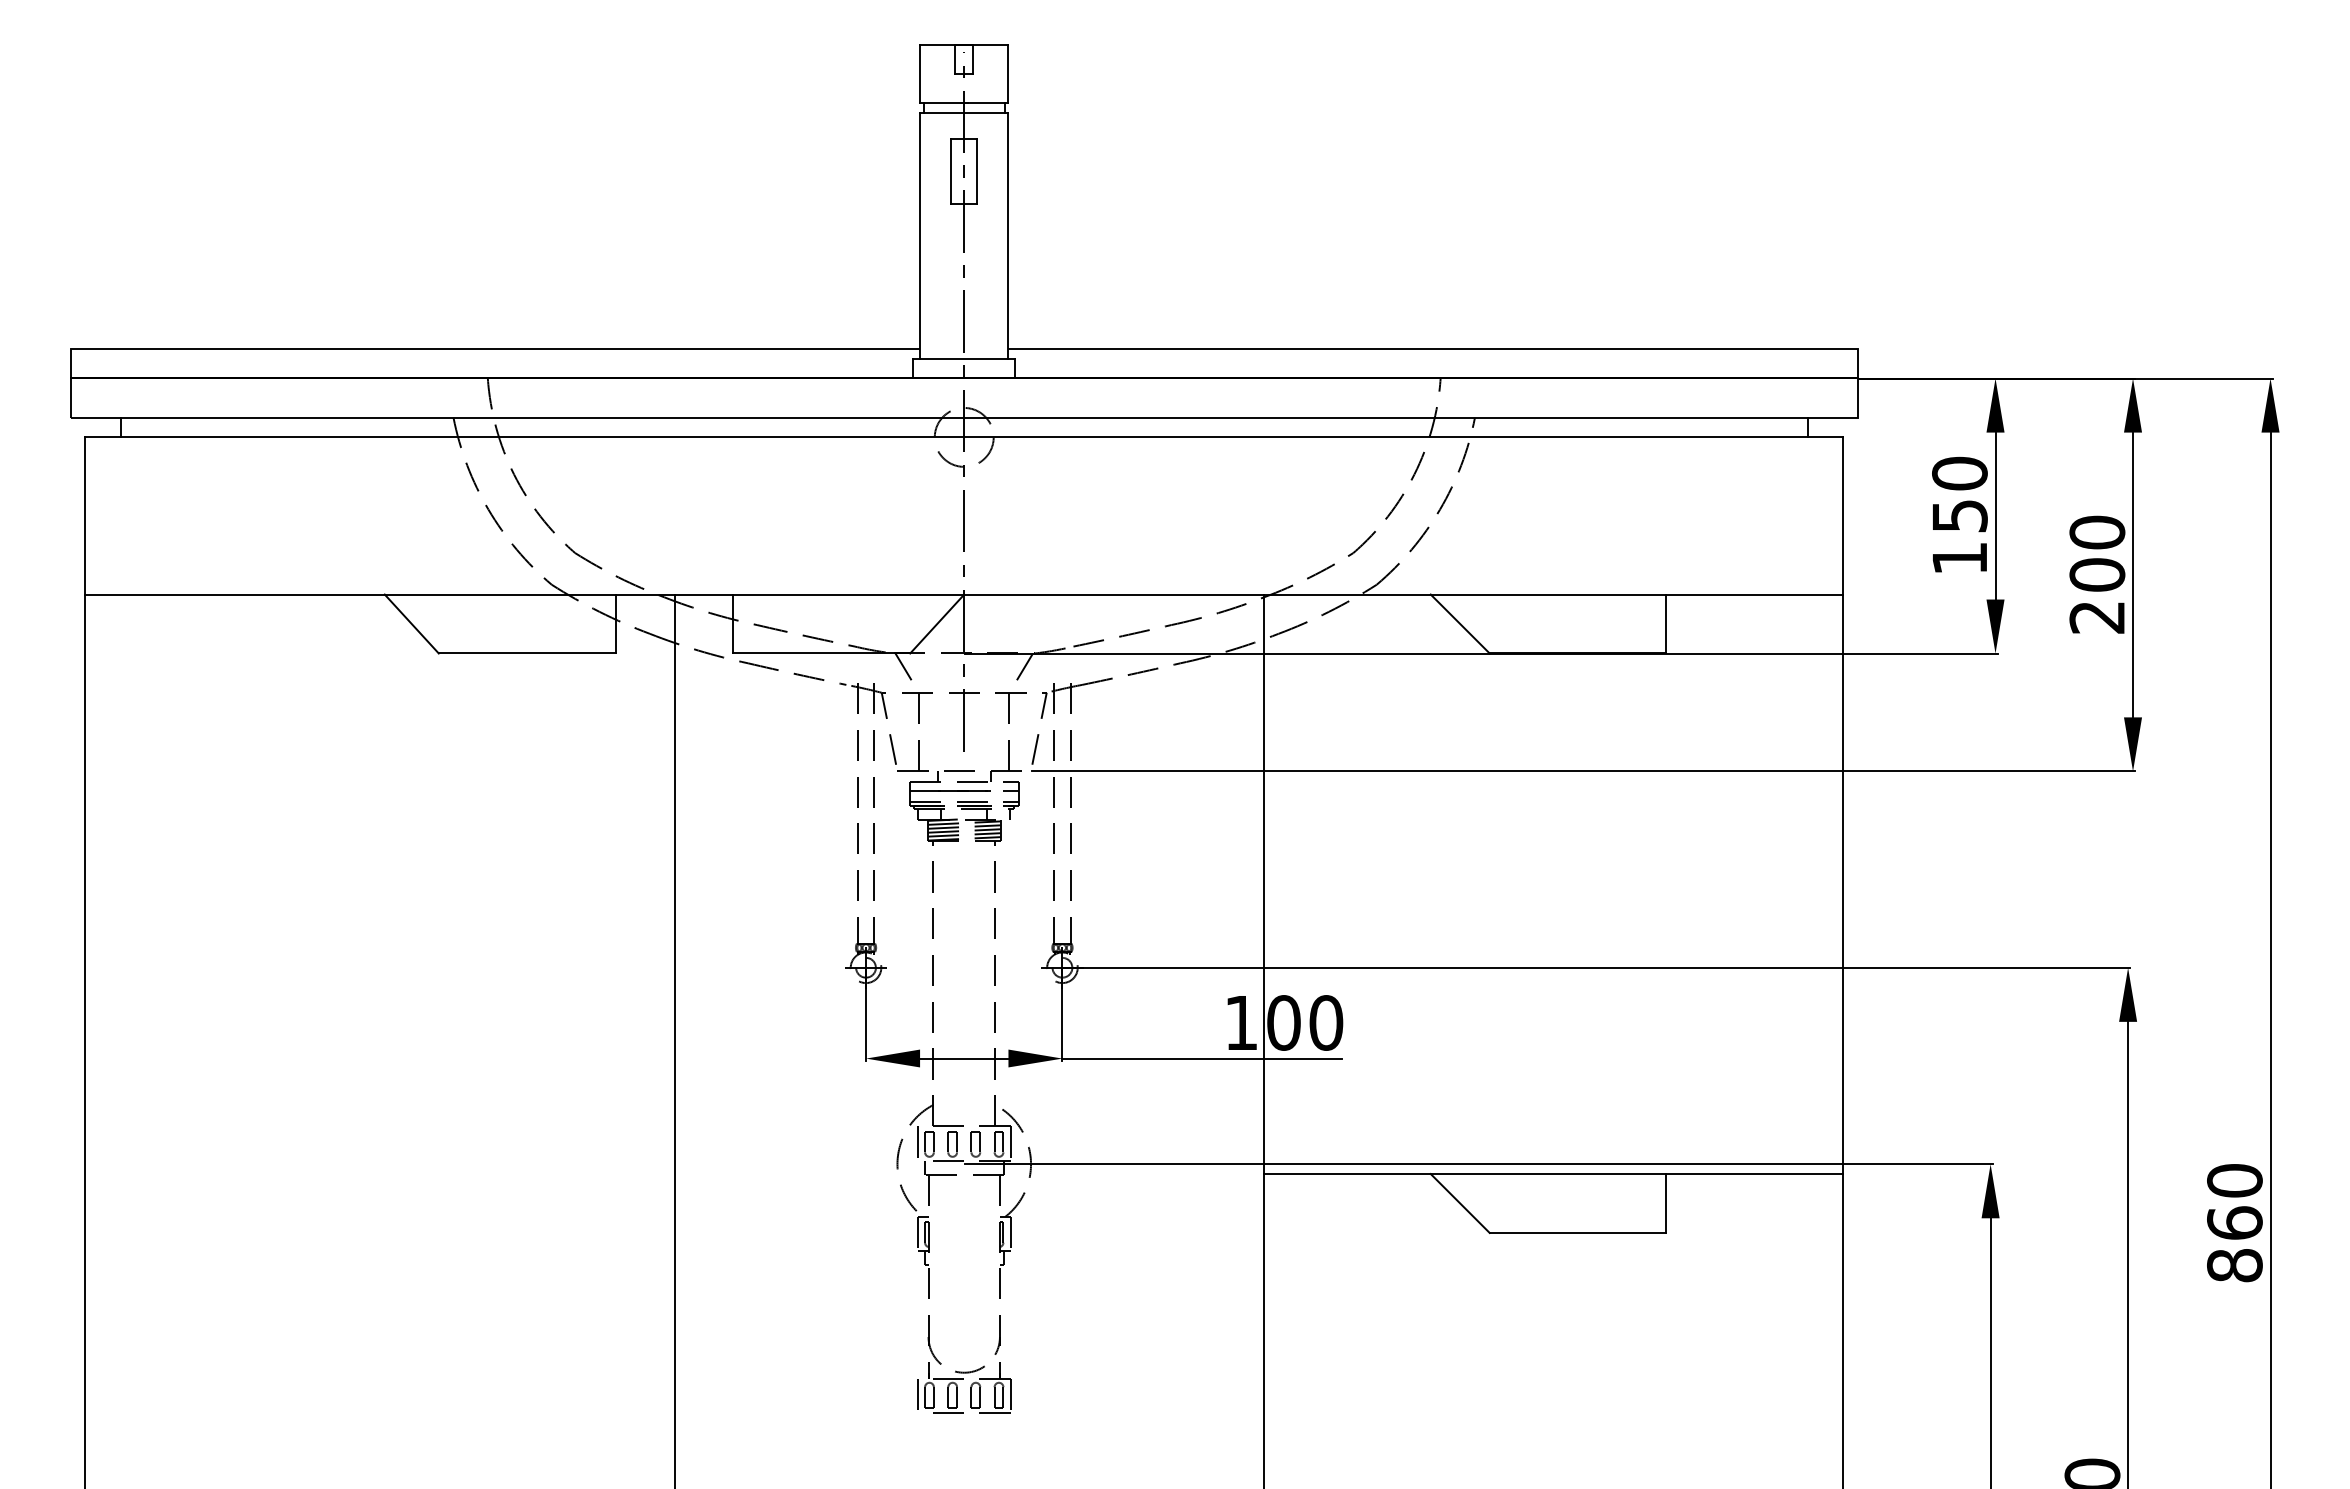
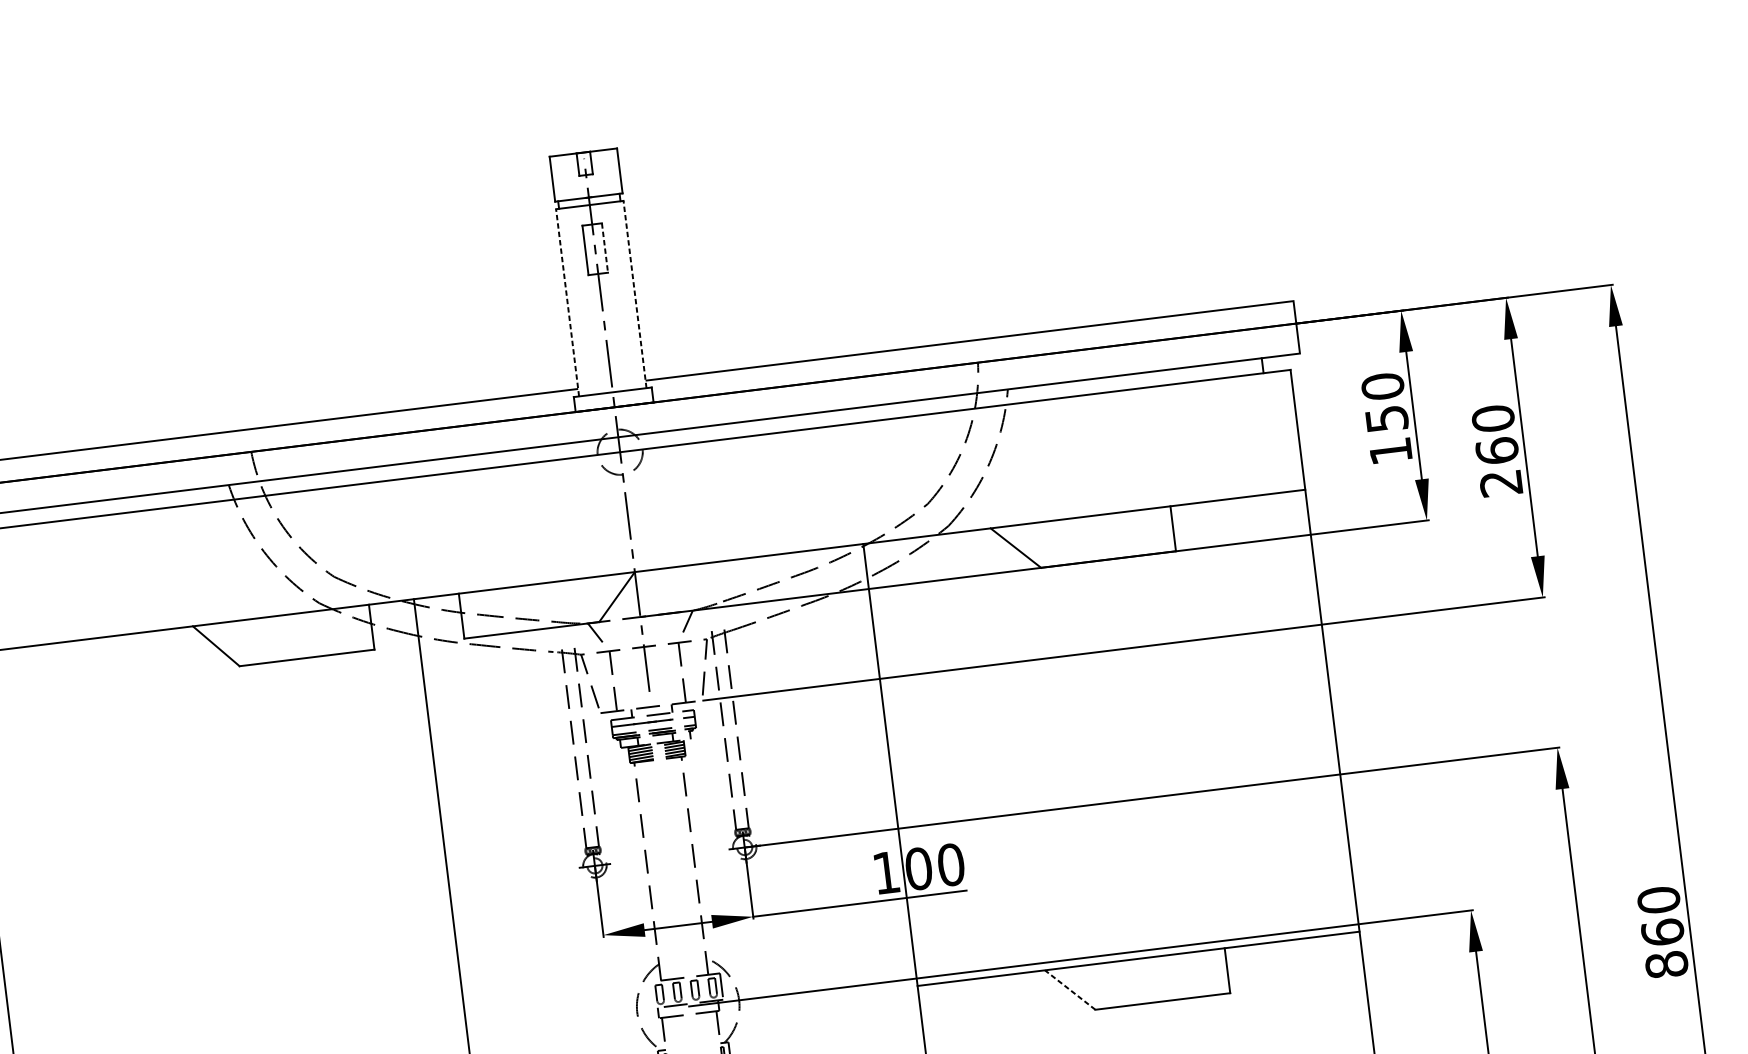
line: (977, 171) -> (605, 248), solid -> dashed
line: (920, 236) -> (567, 303), solid -> dashed
line: (1008, 236) -> (635, 294), solid -> dashed
text: (2097, 574) -> (1497, 450), 200 -> 260
line: (917, 1143) -> (650, 995), removed
line: (1460, 1203) -> (1070, 990), solid -> dashed

